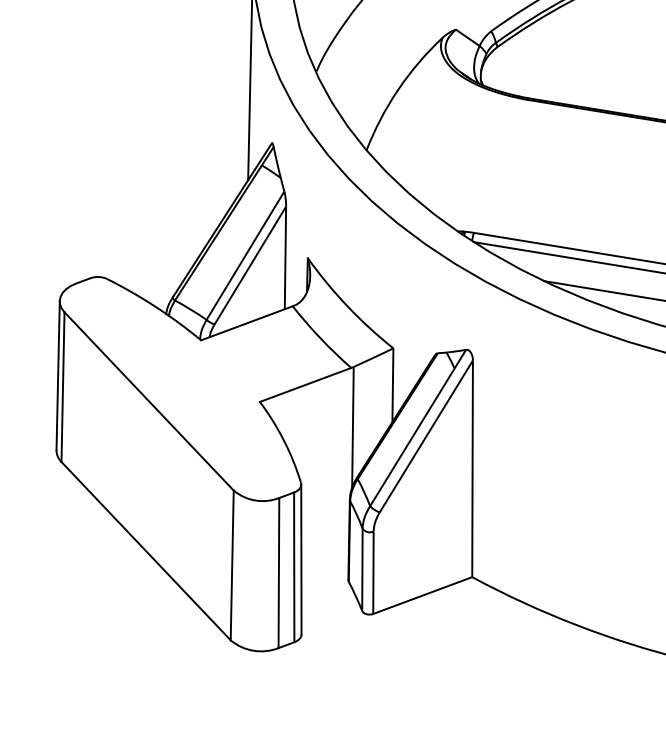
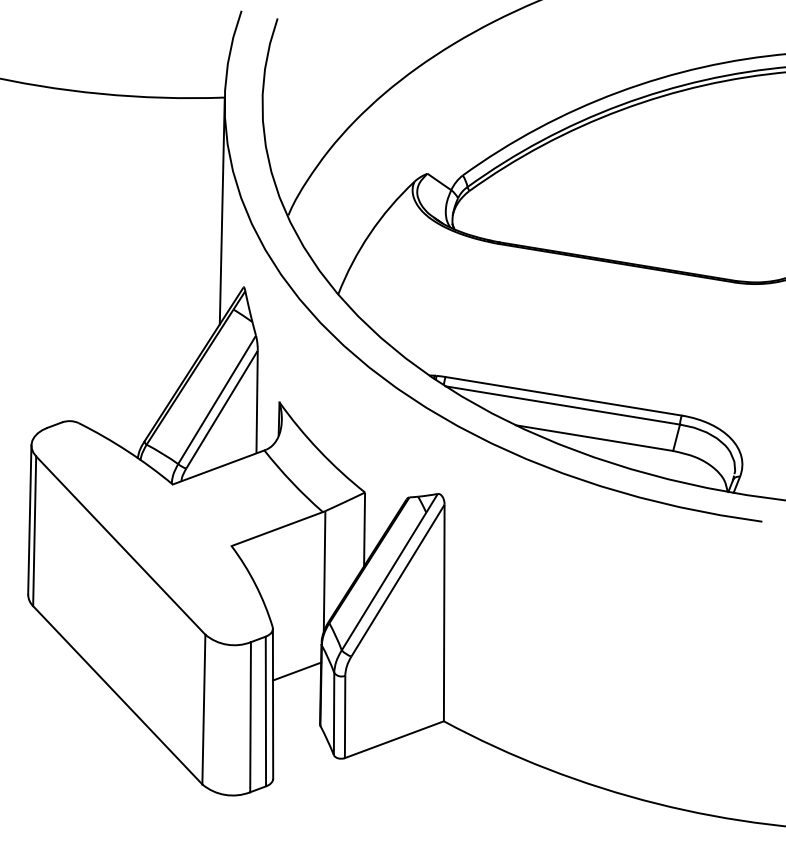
line: (325, 527) -> (297, 671), added

